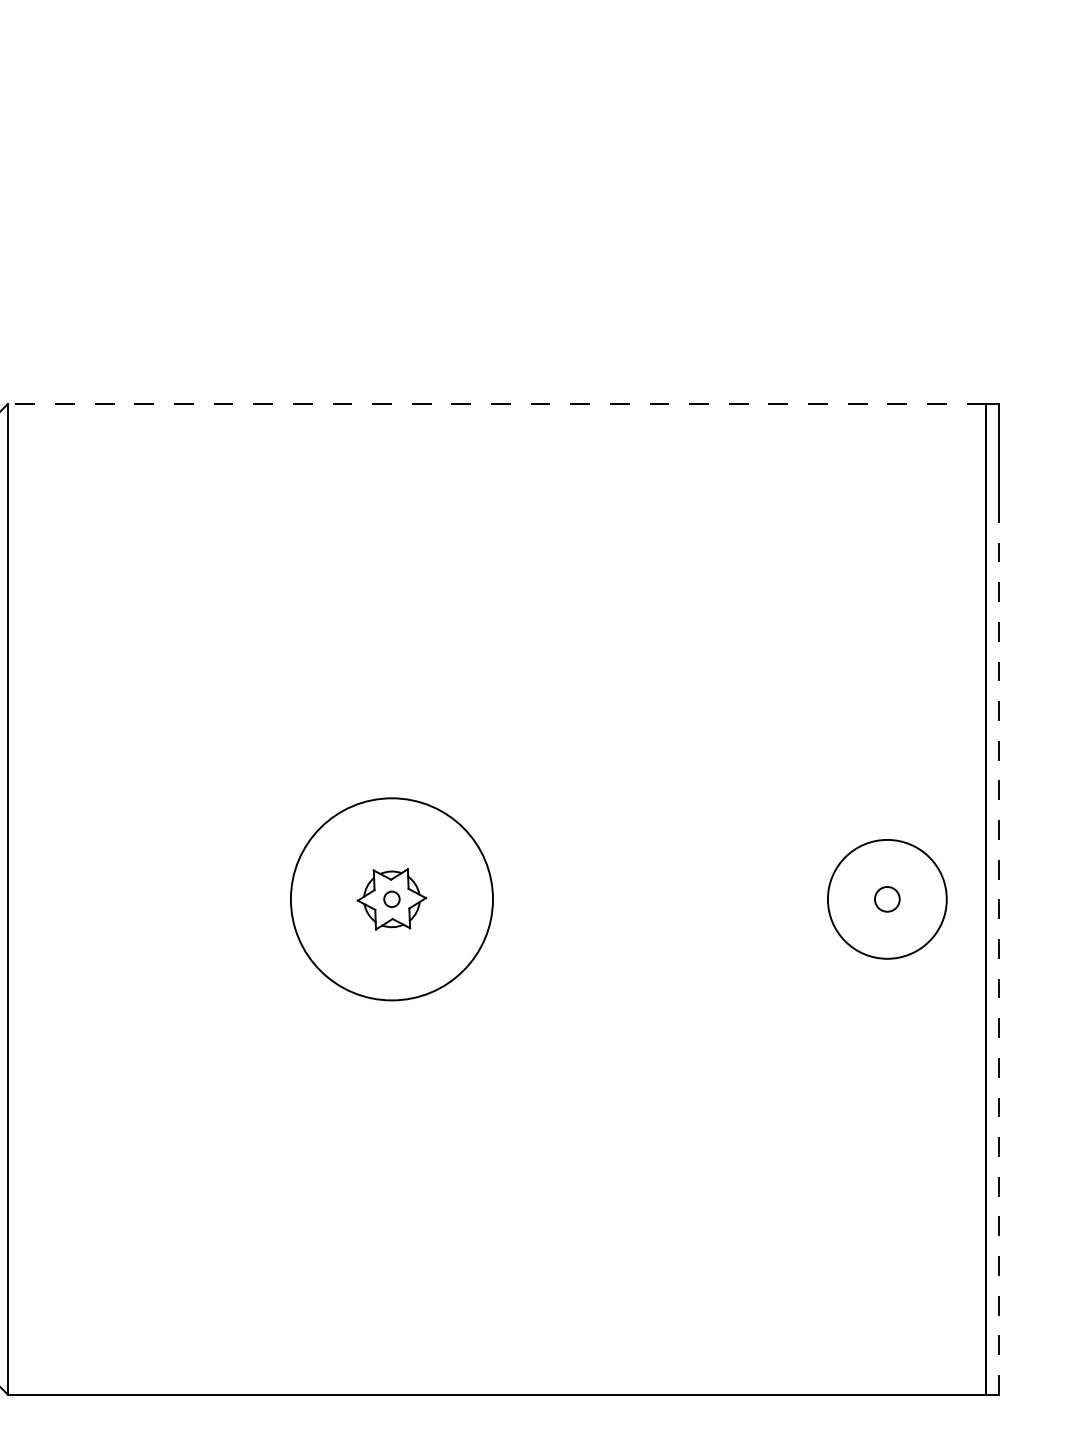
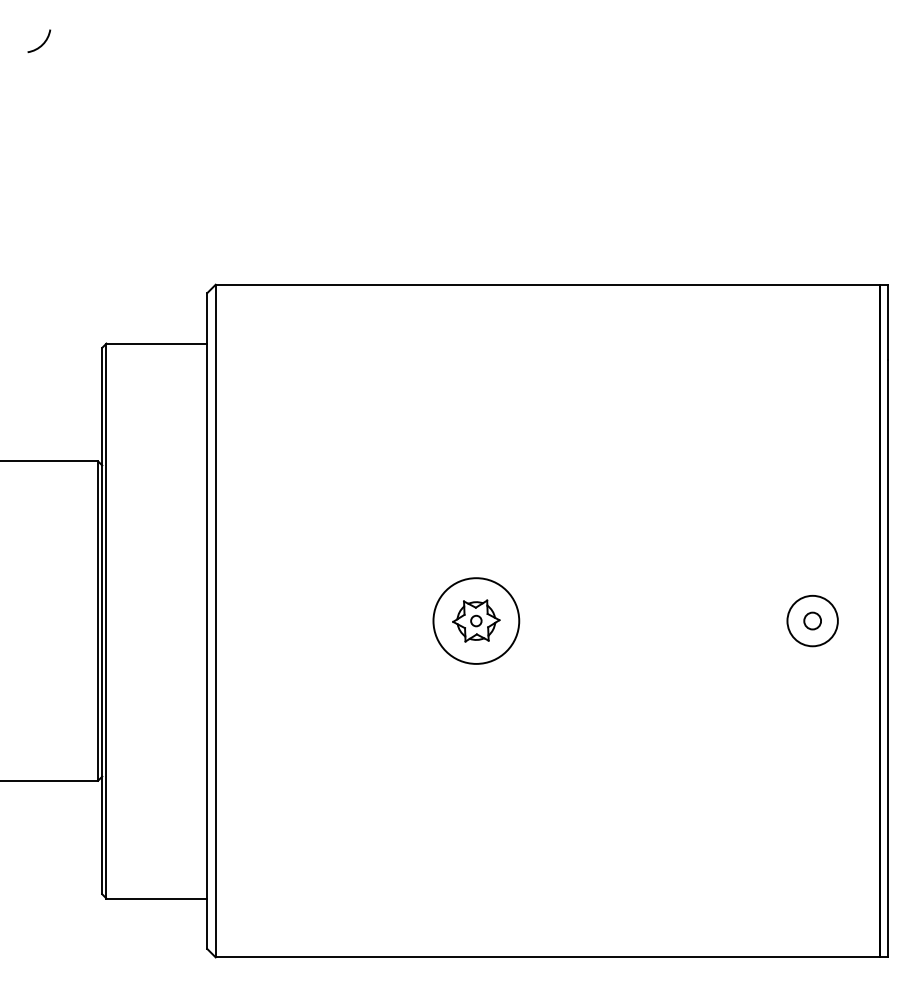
line: (496, 403) -> (547, 284), dashed -> solid
circle: (392, 898) -> (476, 620), size x0.62
circle: (887, 898) -> (812, 620), size x0.62
line: (999, 954) -> (888, 658), dashed -> solid

